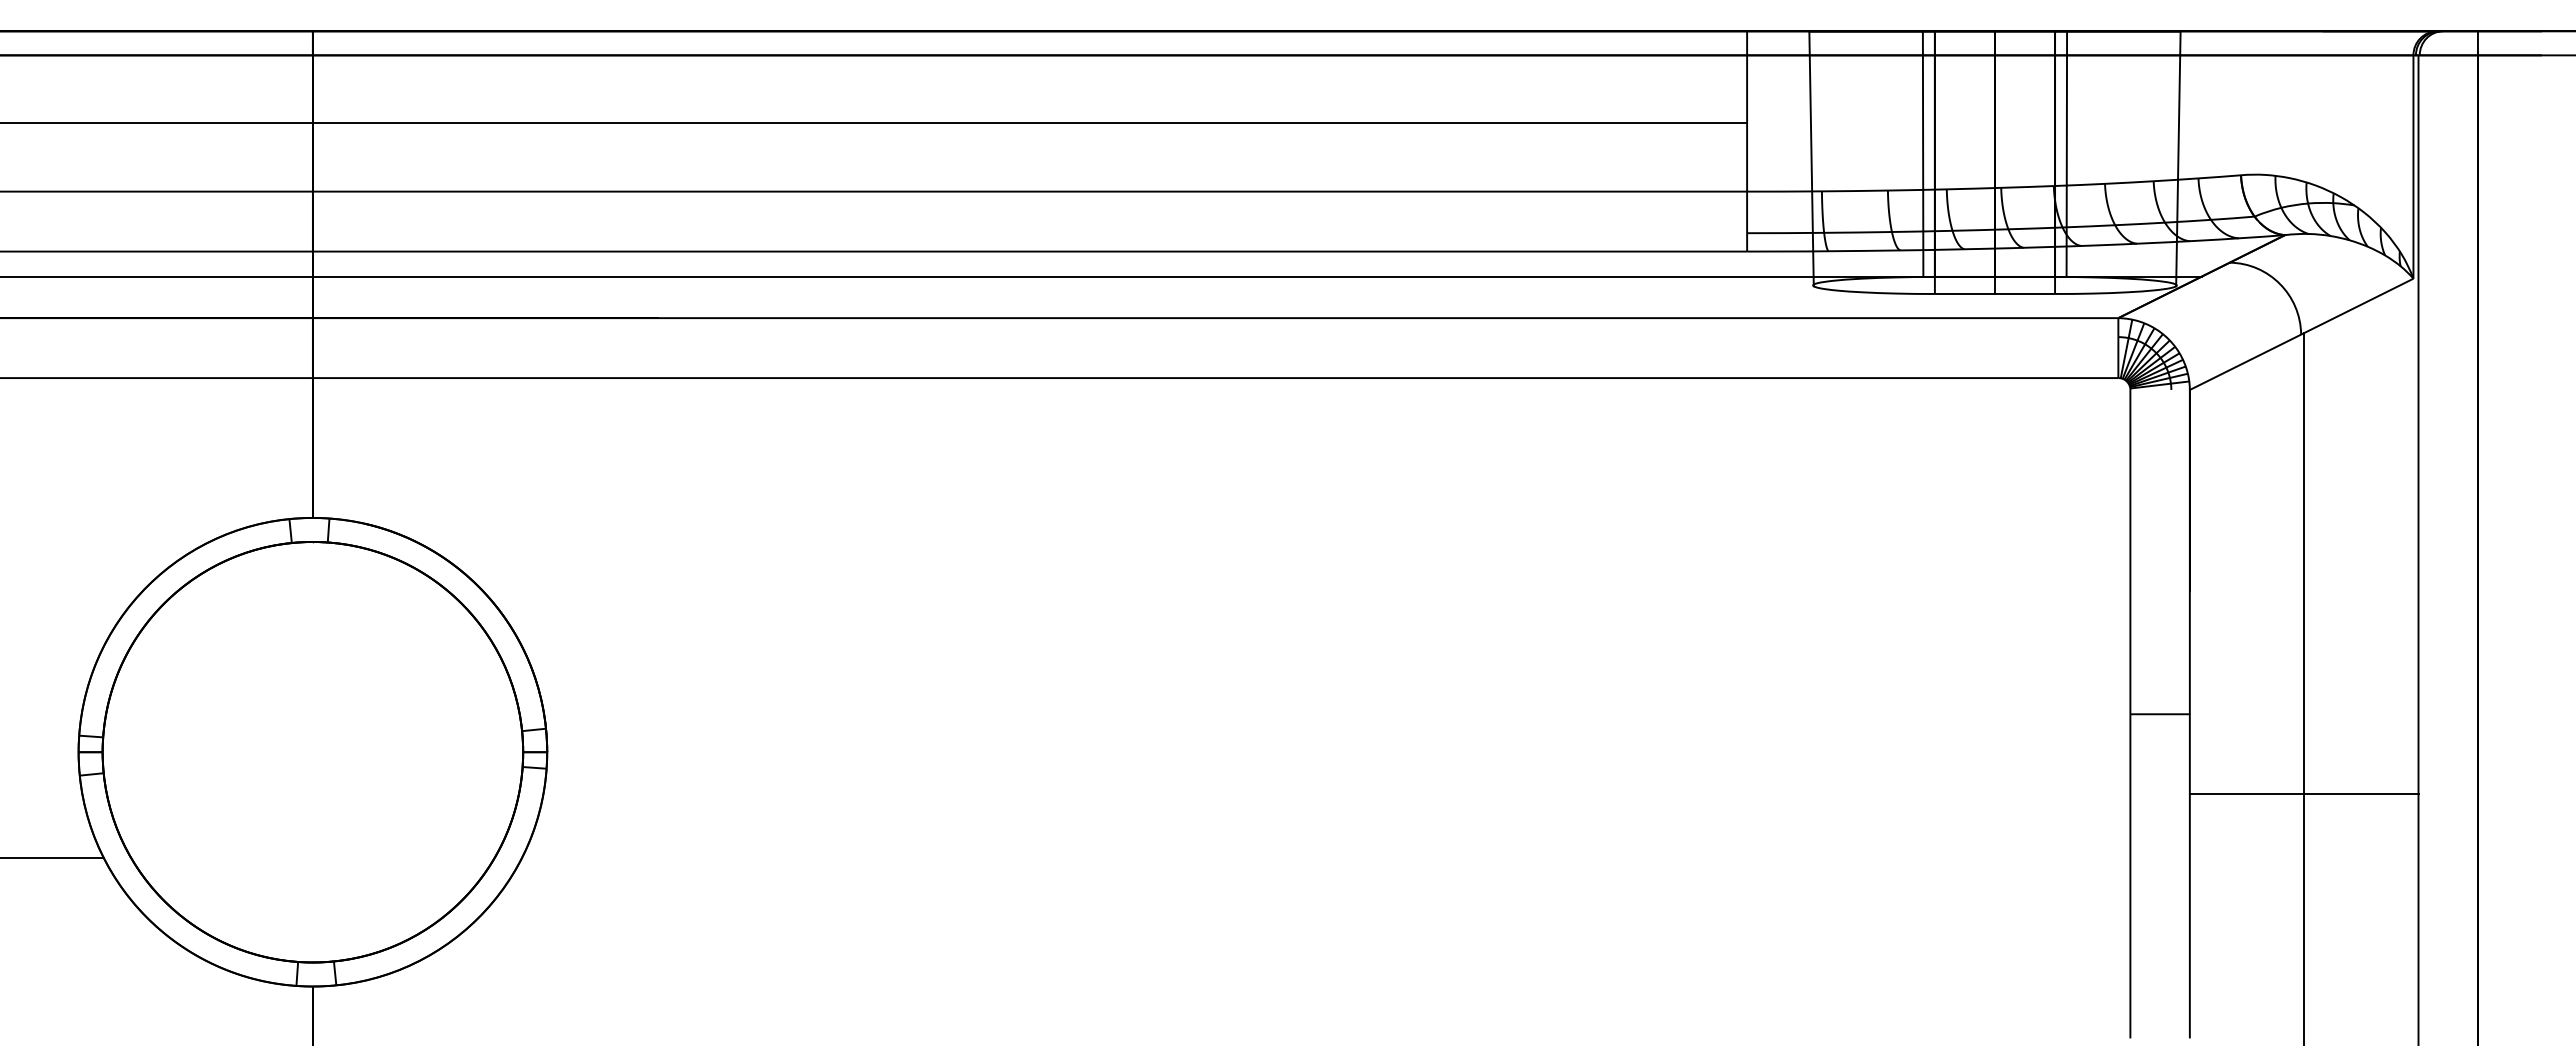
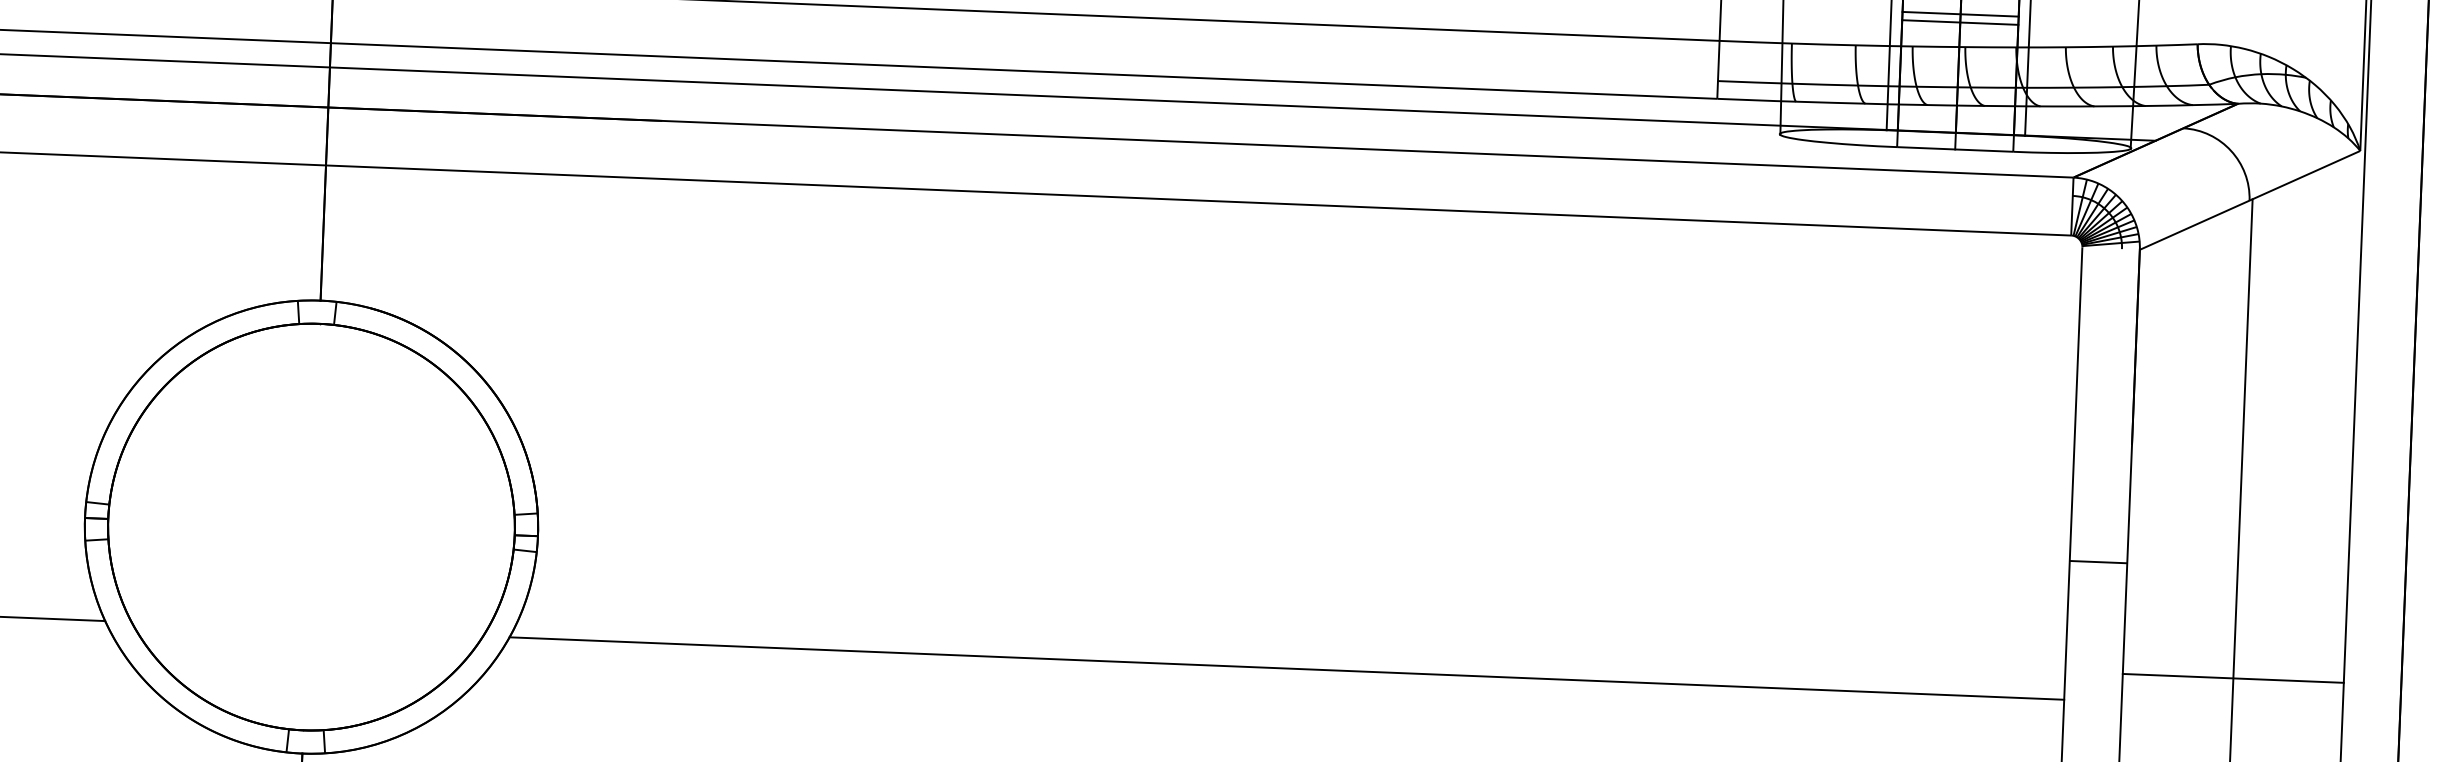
line: (1994, 154) -> (1960, 14), added
line: (1994, 162) -> (1959, 22), added
line: (2303, 793) -> (2232, 678), moved
line: (1326, 857) -> (1287, 668), added

